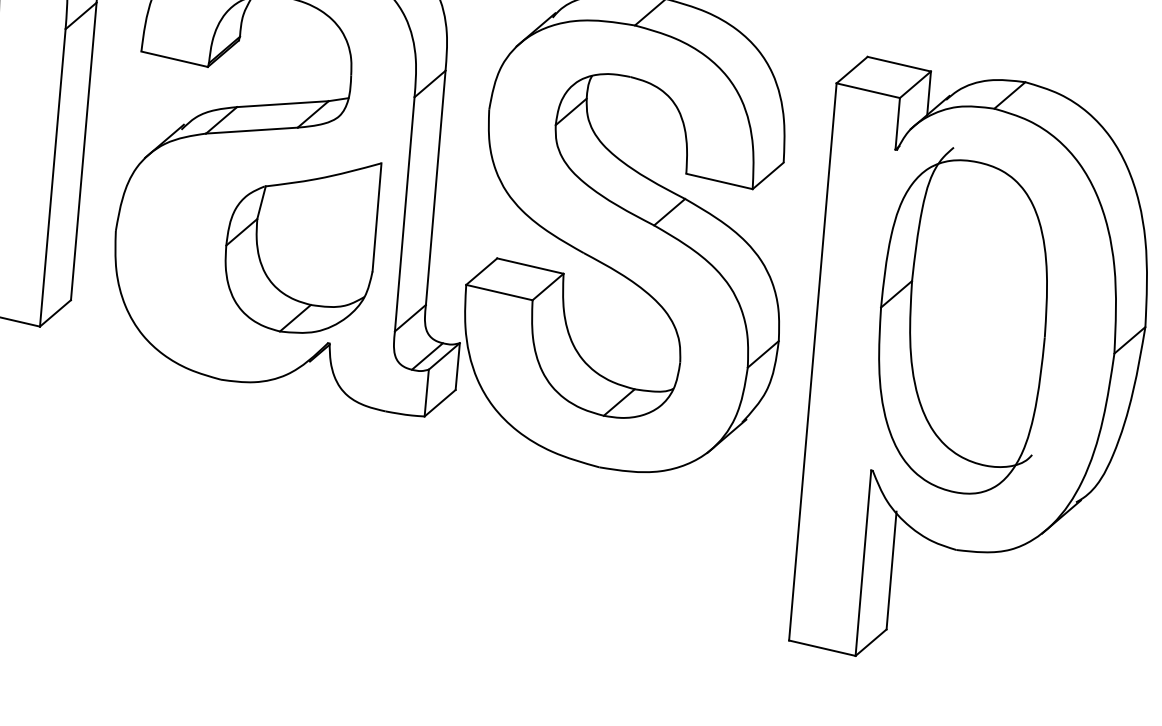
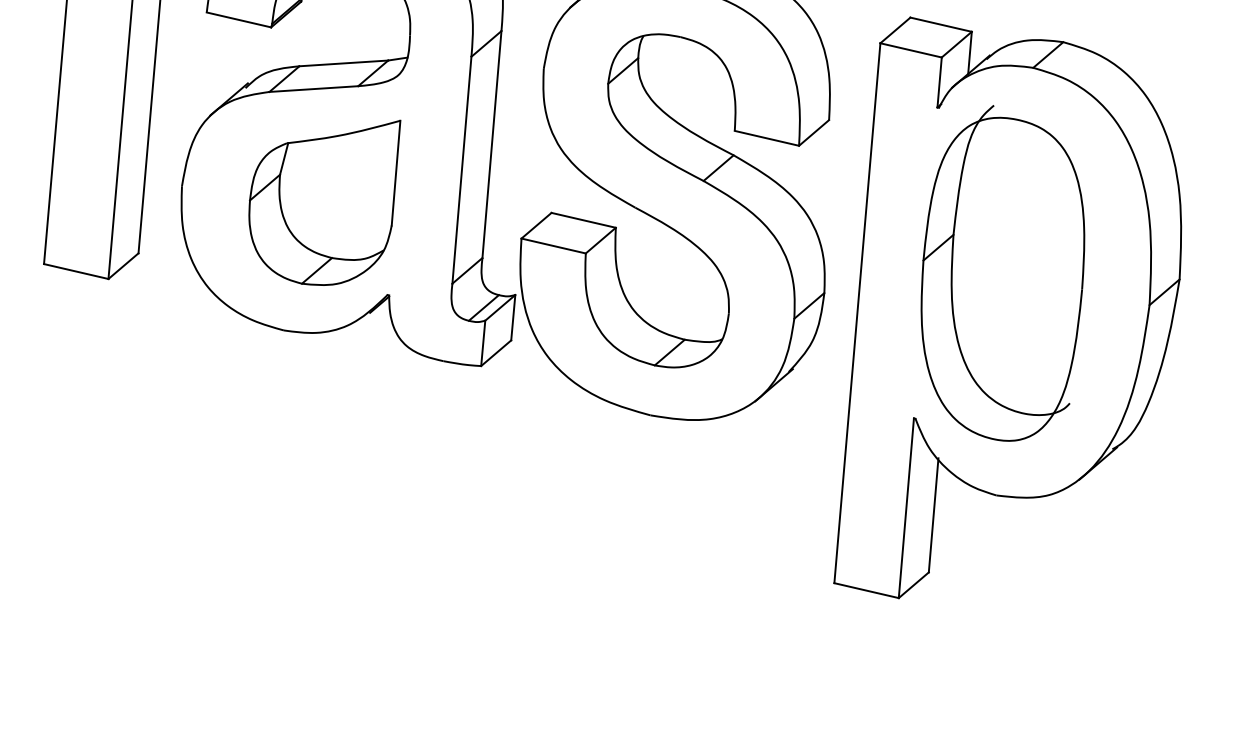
part: (303, 247) -> (324, 202), moved

